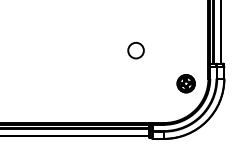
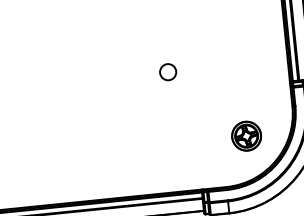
circle: (135, 50) -> (167, 72), size x0.62
part: (185, 83) -> (245, 135), moved

